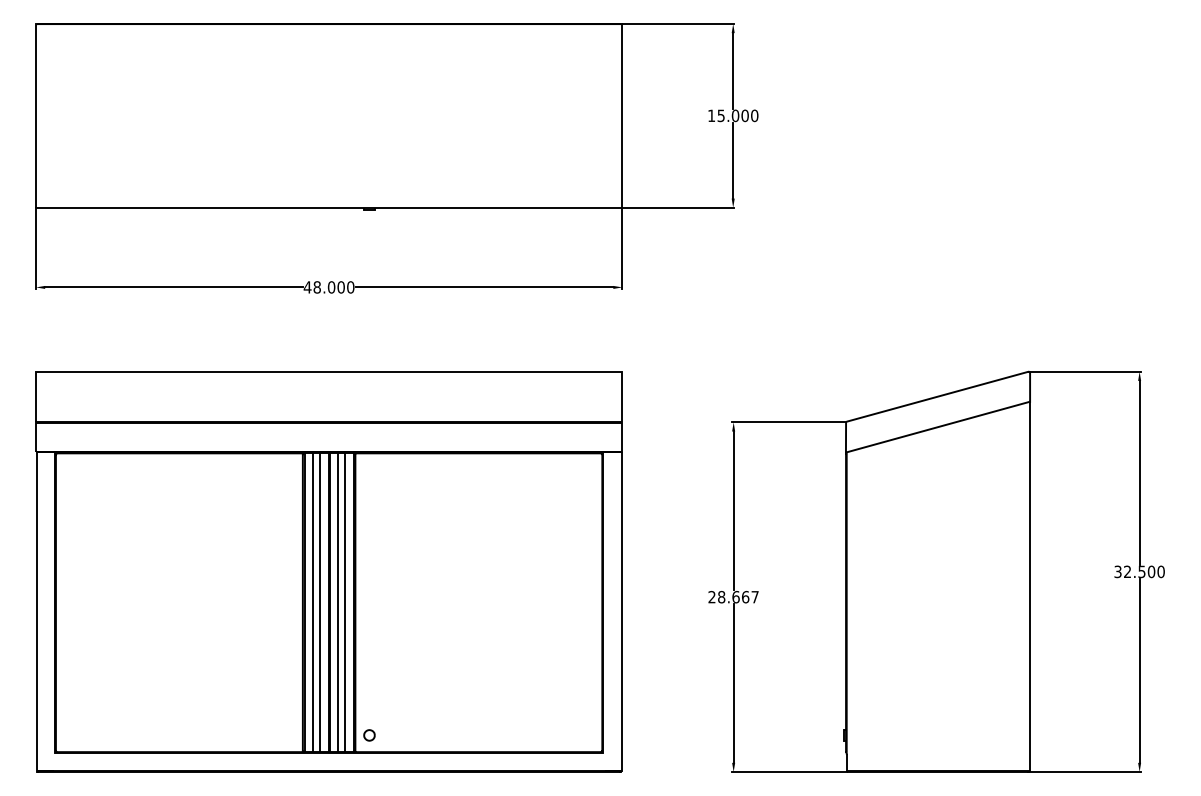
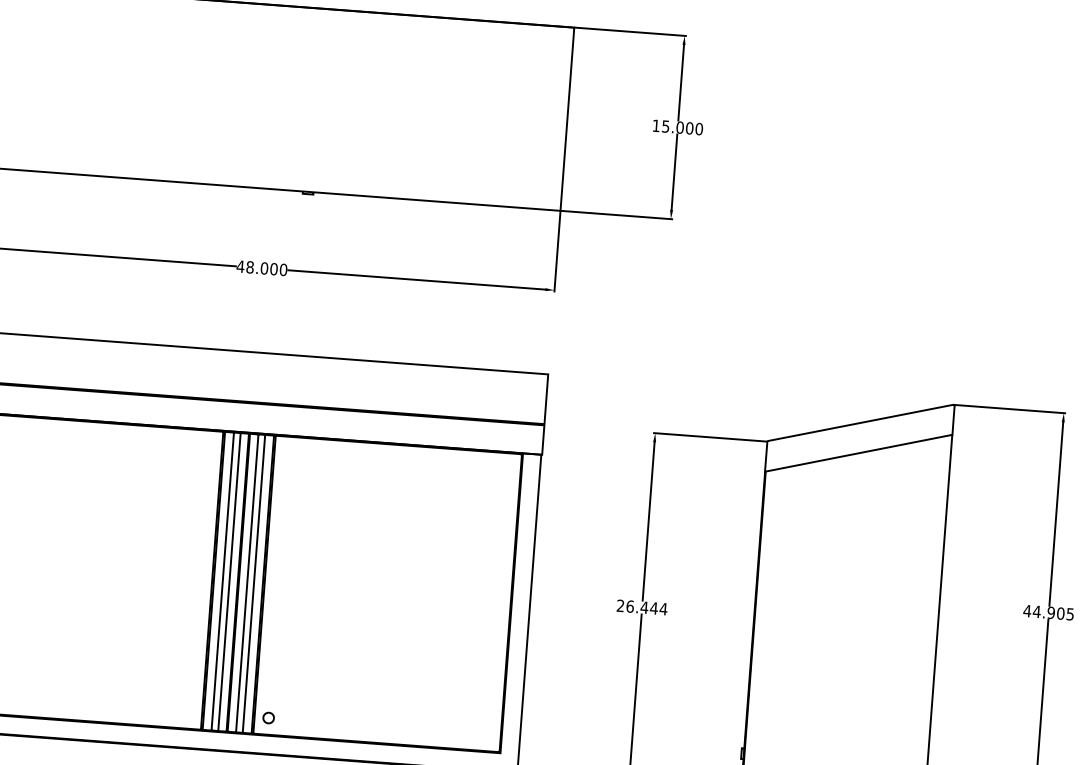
text: (1139, 571) -> (1048, 612), 32.500 -> 44.905
text: (738, 596) -> (647, 607), 28.667 -> 26.444

